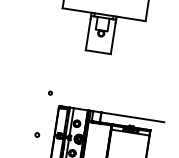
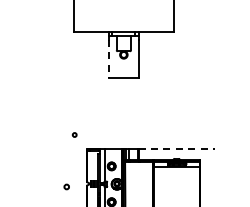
line: (88, 34) -> (108, 58), solid -> dashed
line: (133, 117) -> (177, 148), solid -> dashed

